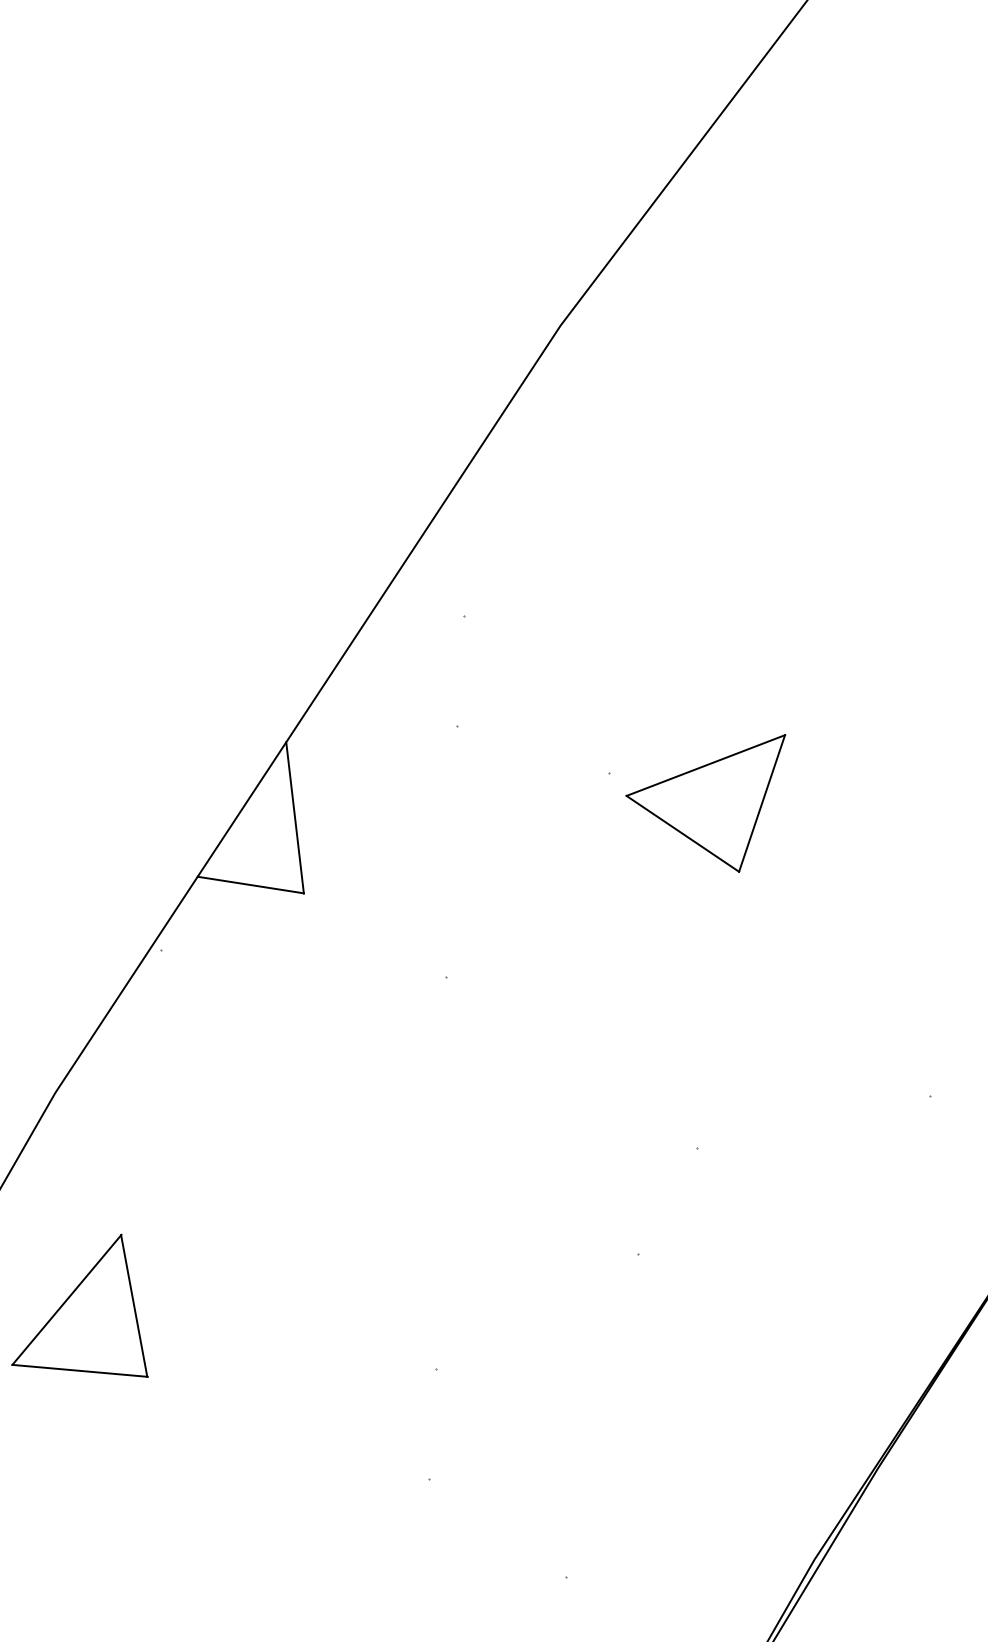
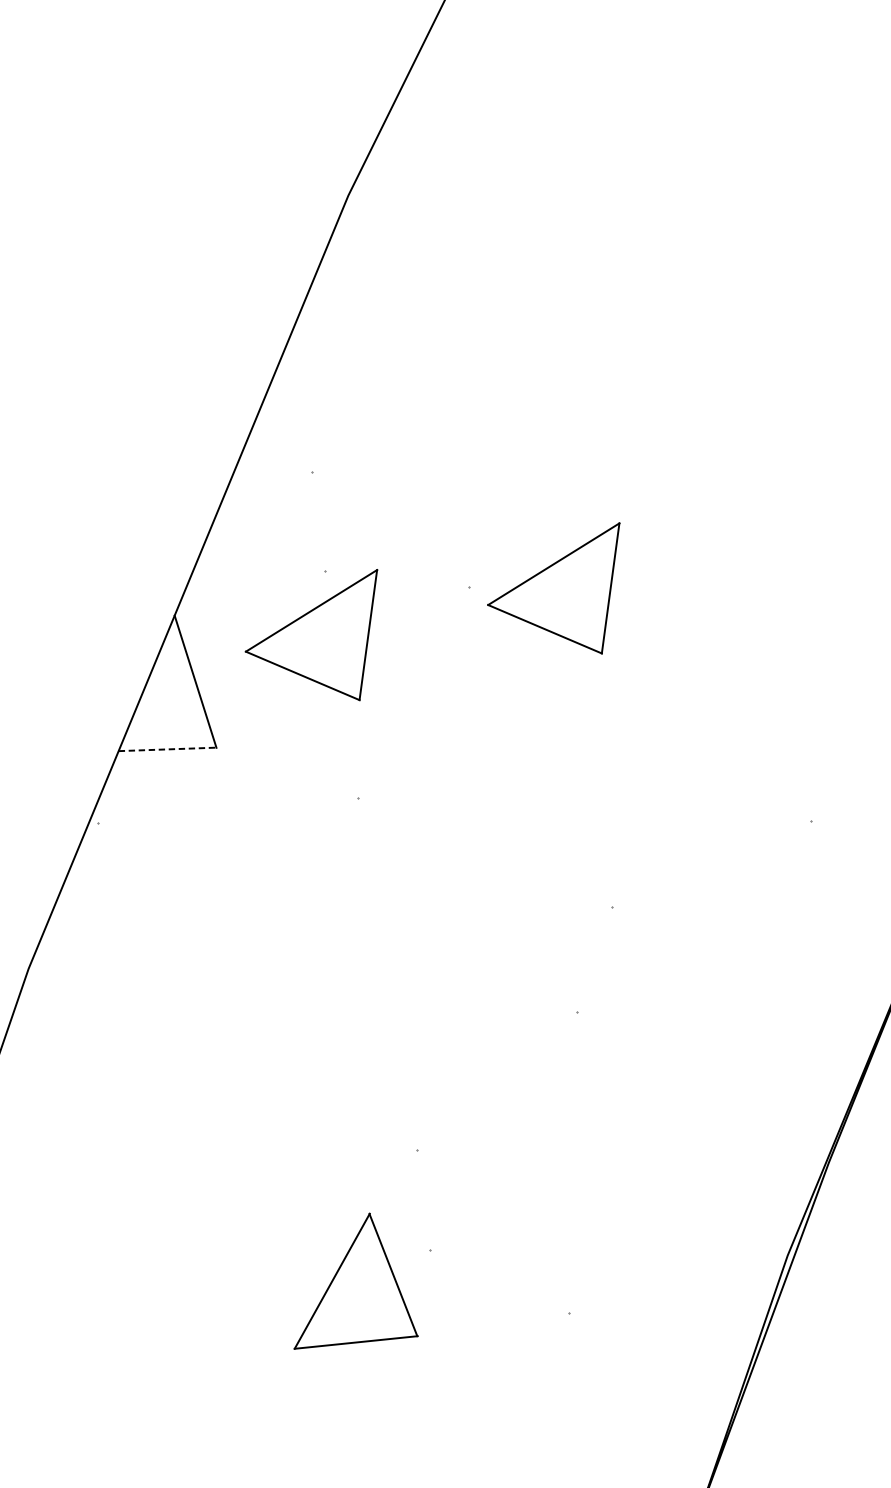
part: (434, 803) -> (317, 644), added
line: (250, 885) -> (167, 749), solid -> dashed
part: (79, 1305) -> (344, 1284), moved

